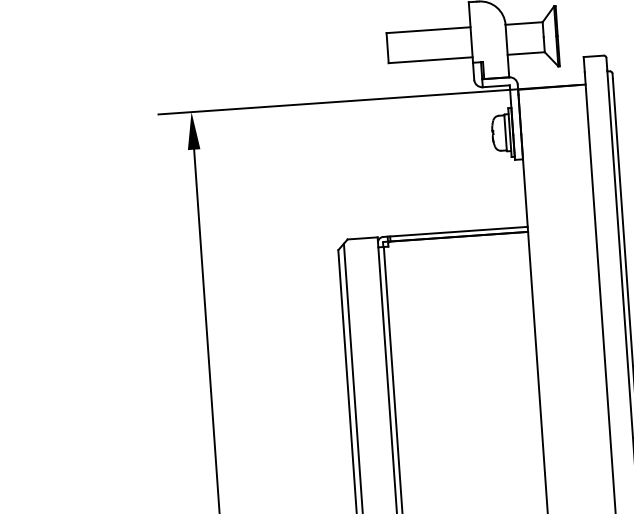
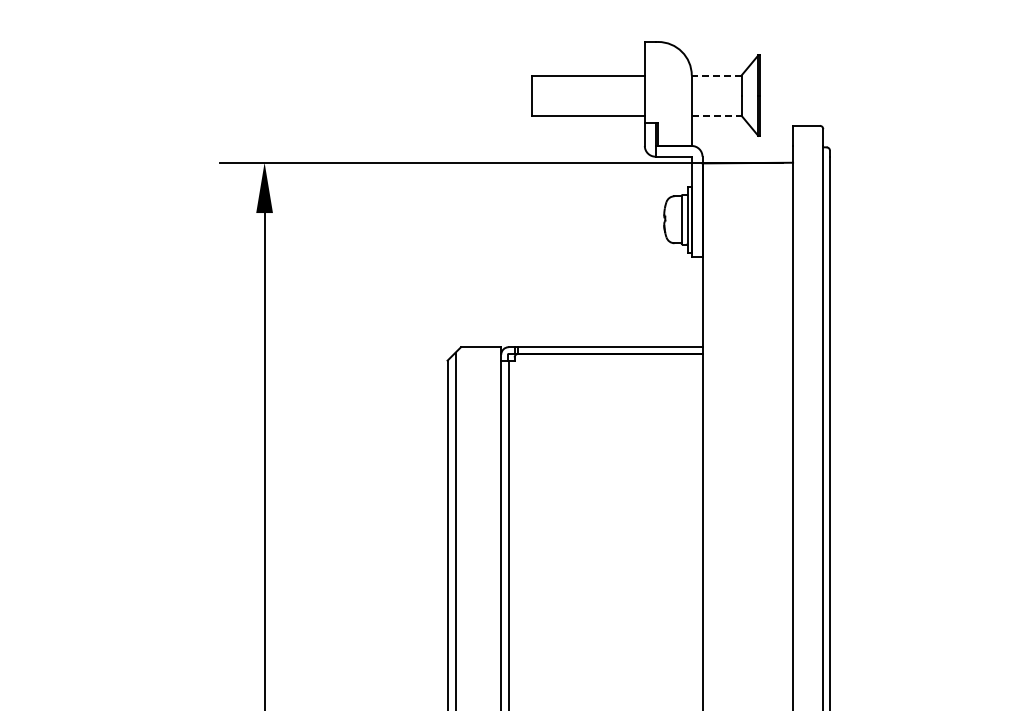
line: (523, 23) -> (716, 75), solid -> dashed
line: (526, 53) -> (716, 115), solid -> dashed

